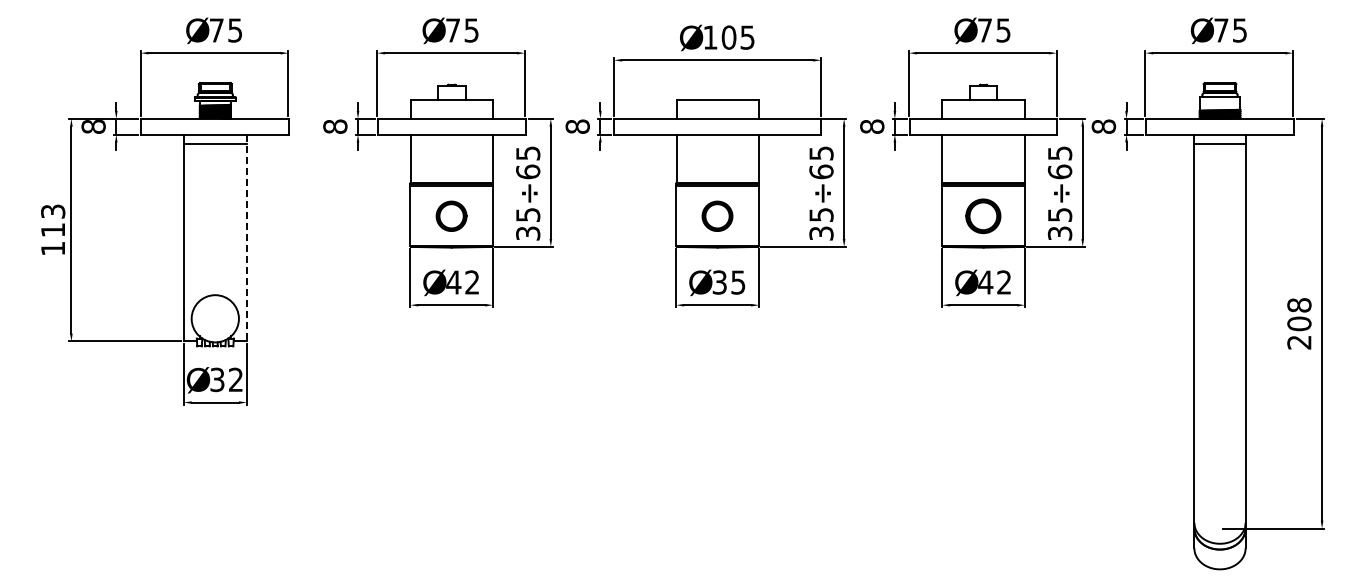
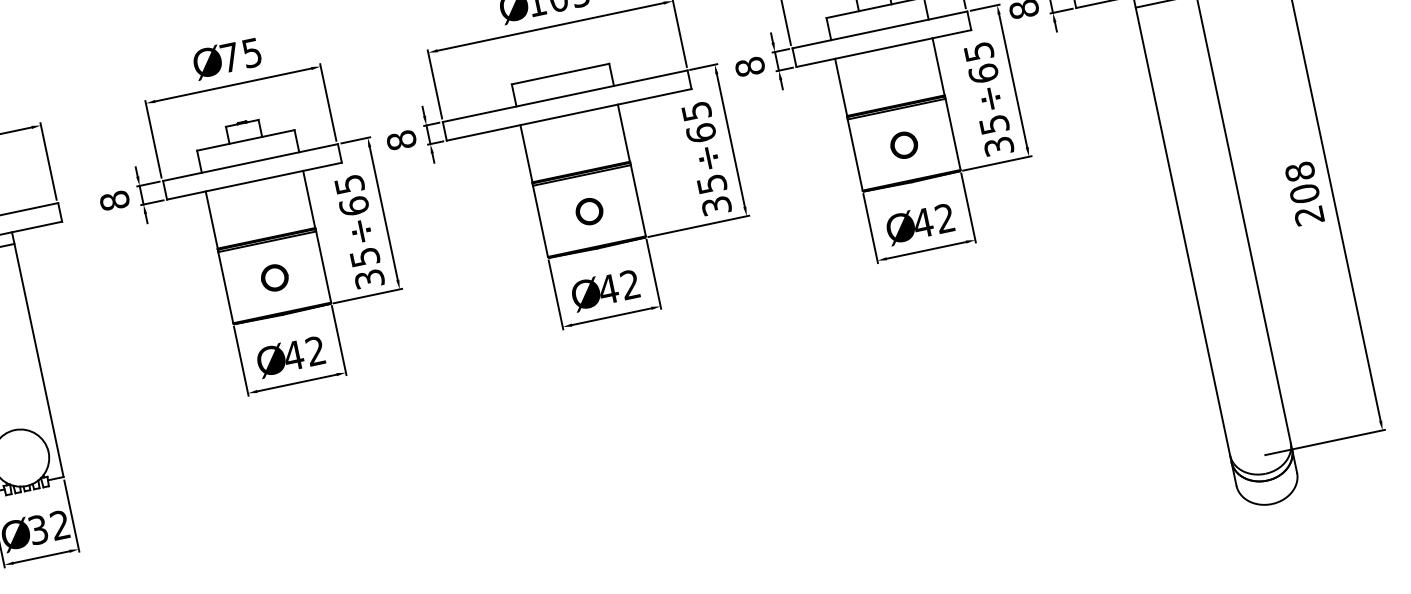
part: (451, 216) -> (274, 278), size x0.71
part: (717, 216) -> (589, 211), size x0.71
part: (983, 216) -> (904, 145), size x0.62
line: (246, 238) -> (37, 355), dashed -> solid
text: (728, 282) -> (618, 287), 35 -> 42

